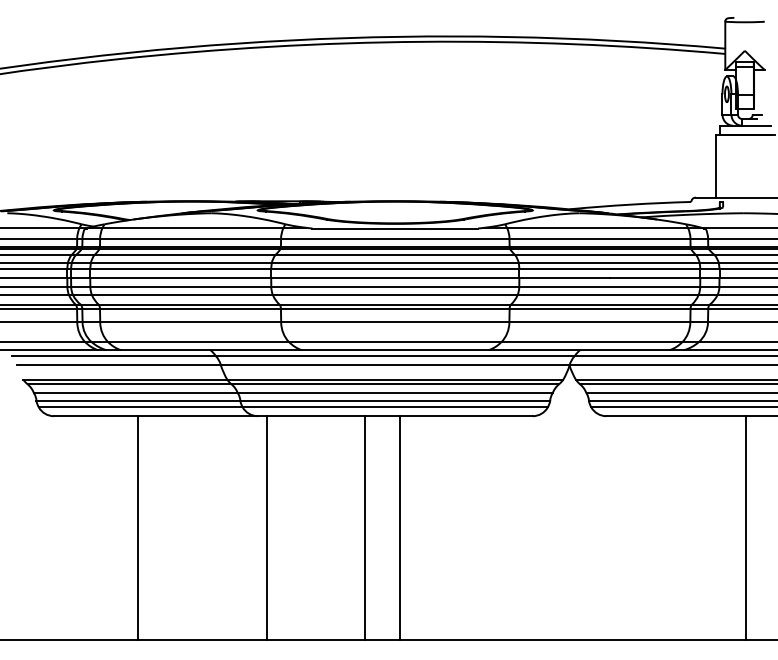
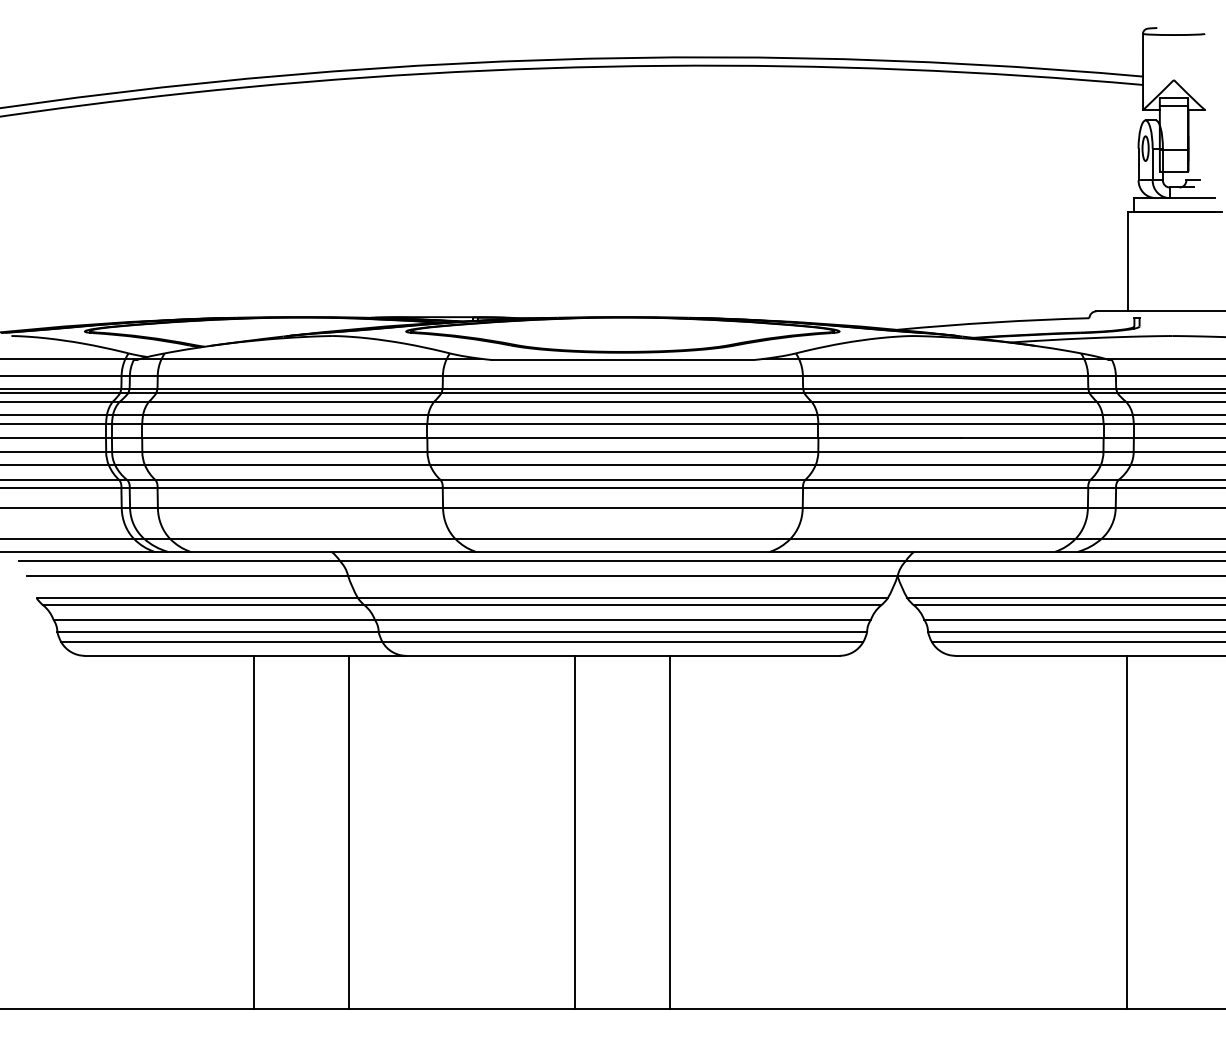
line: (138, 528) -> (254, 832), moved
line: (266, 528) -> (349, 832), moved
line: (400, 528) -> (670, 832), moved
line: (745, 528) -> (1125, 832), moved

